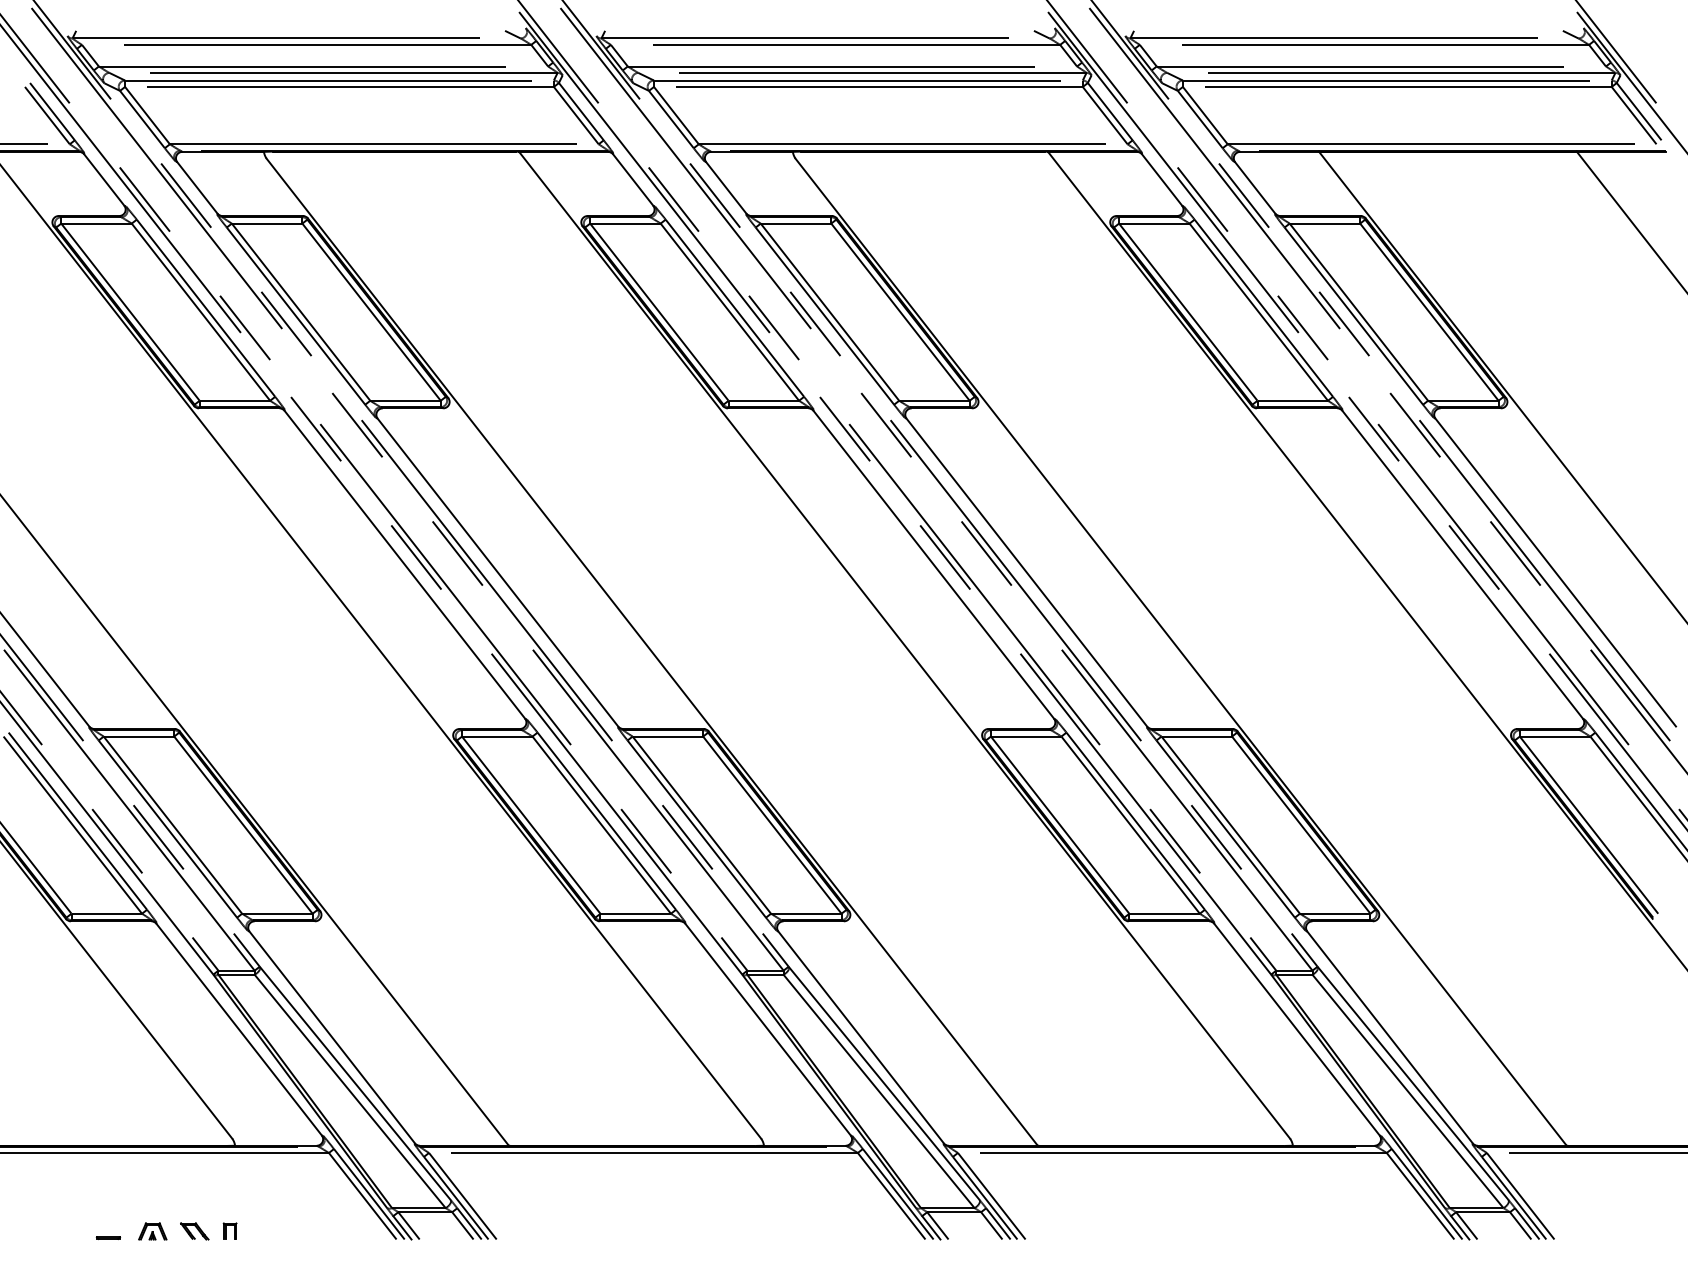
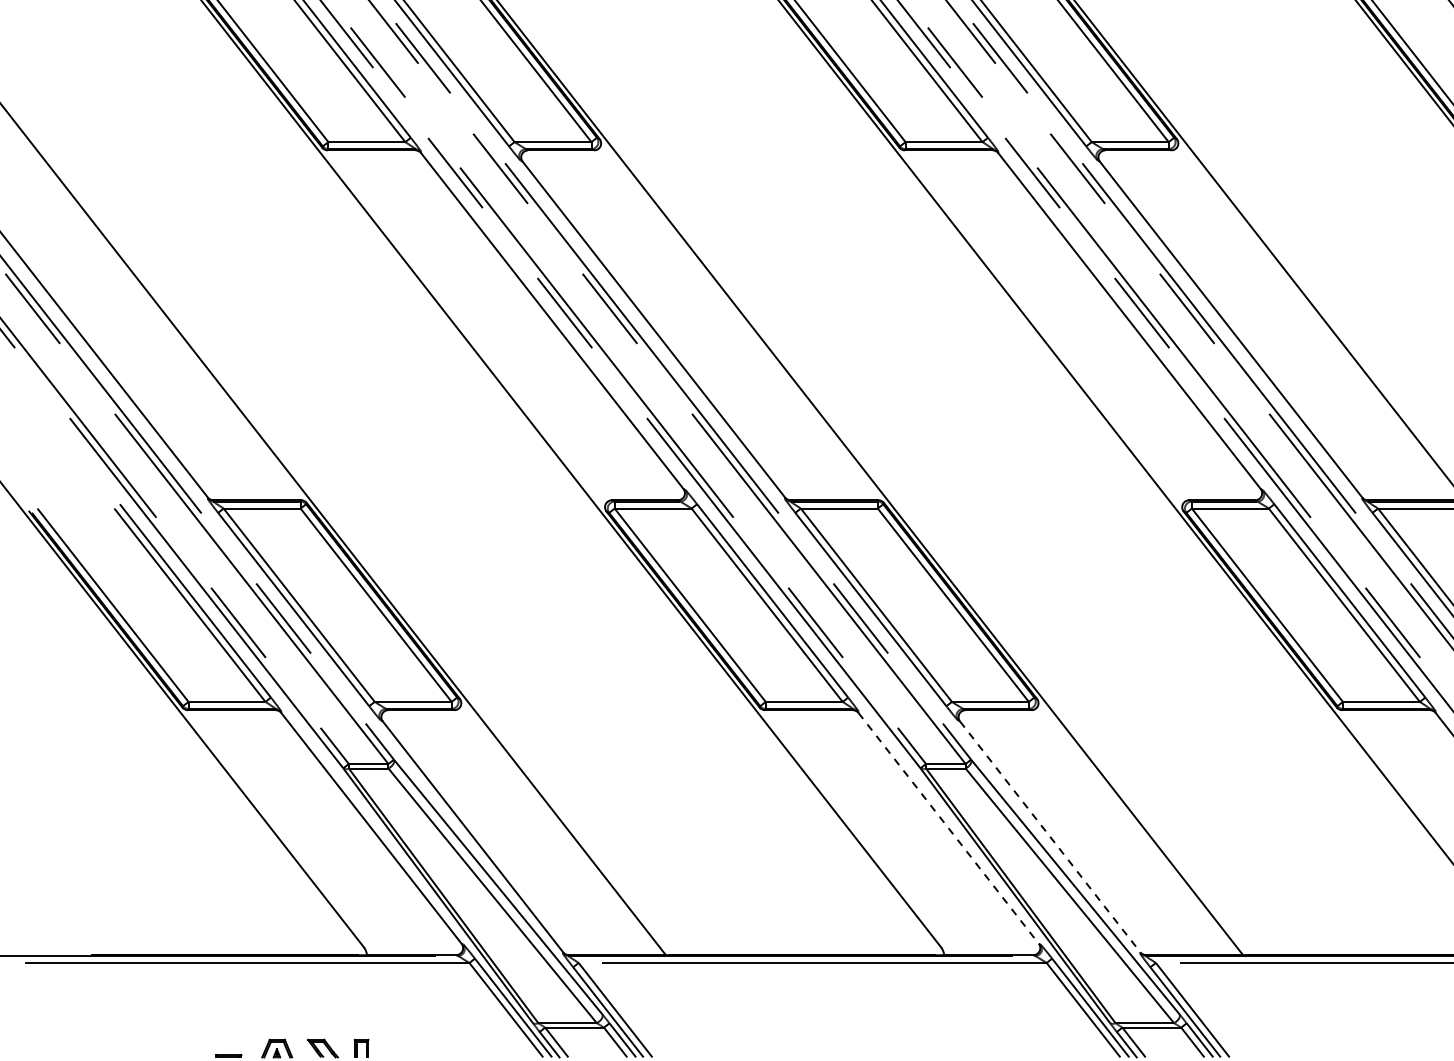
line: (768, 1030) -> (949, 829), solid -> dashed
line: (861, 1037) -> (1050, 836), solid -> dashed

